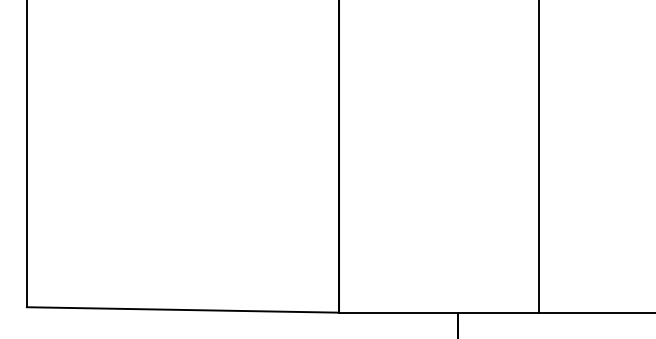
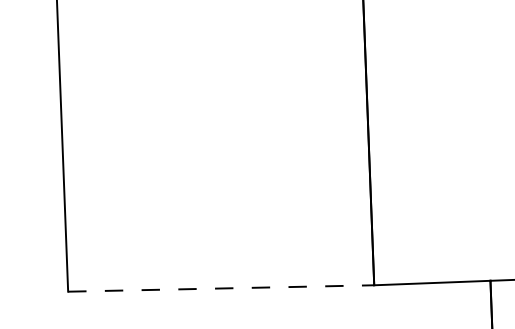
line: (183, 309) -> (221, 288), solid -> dashed

